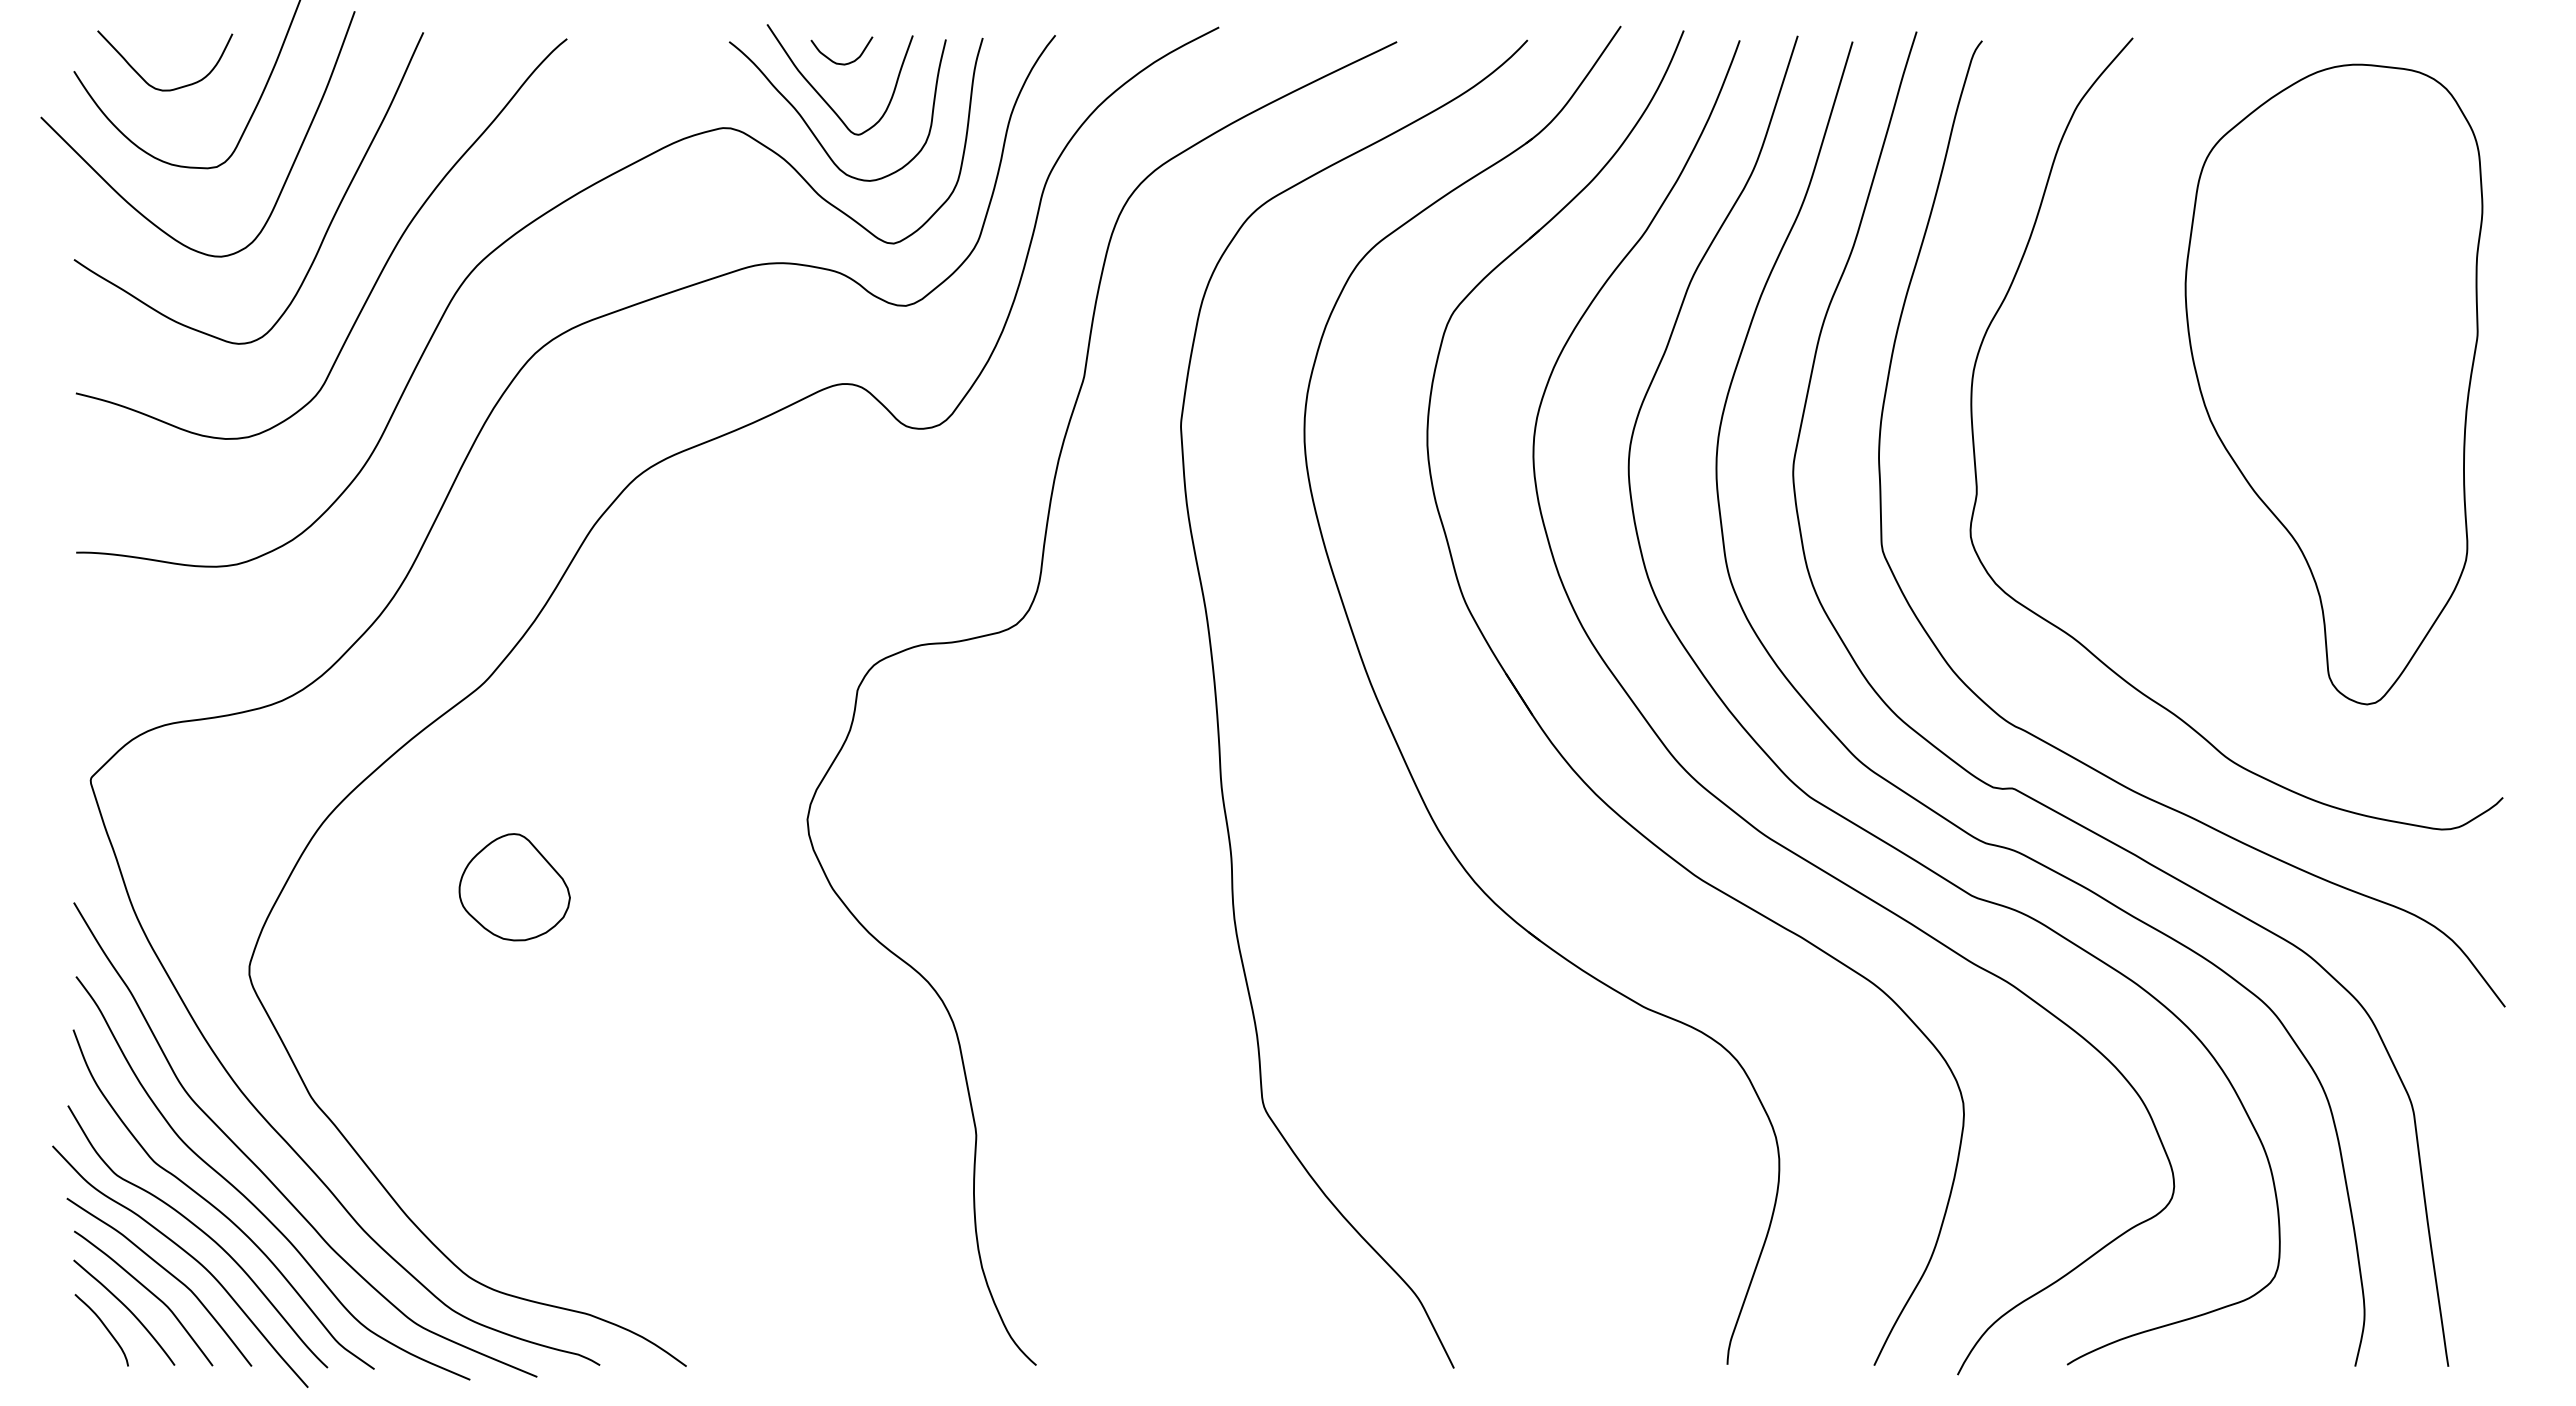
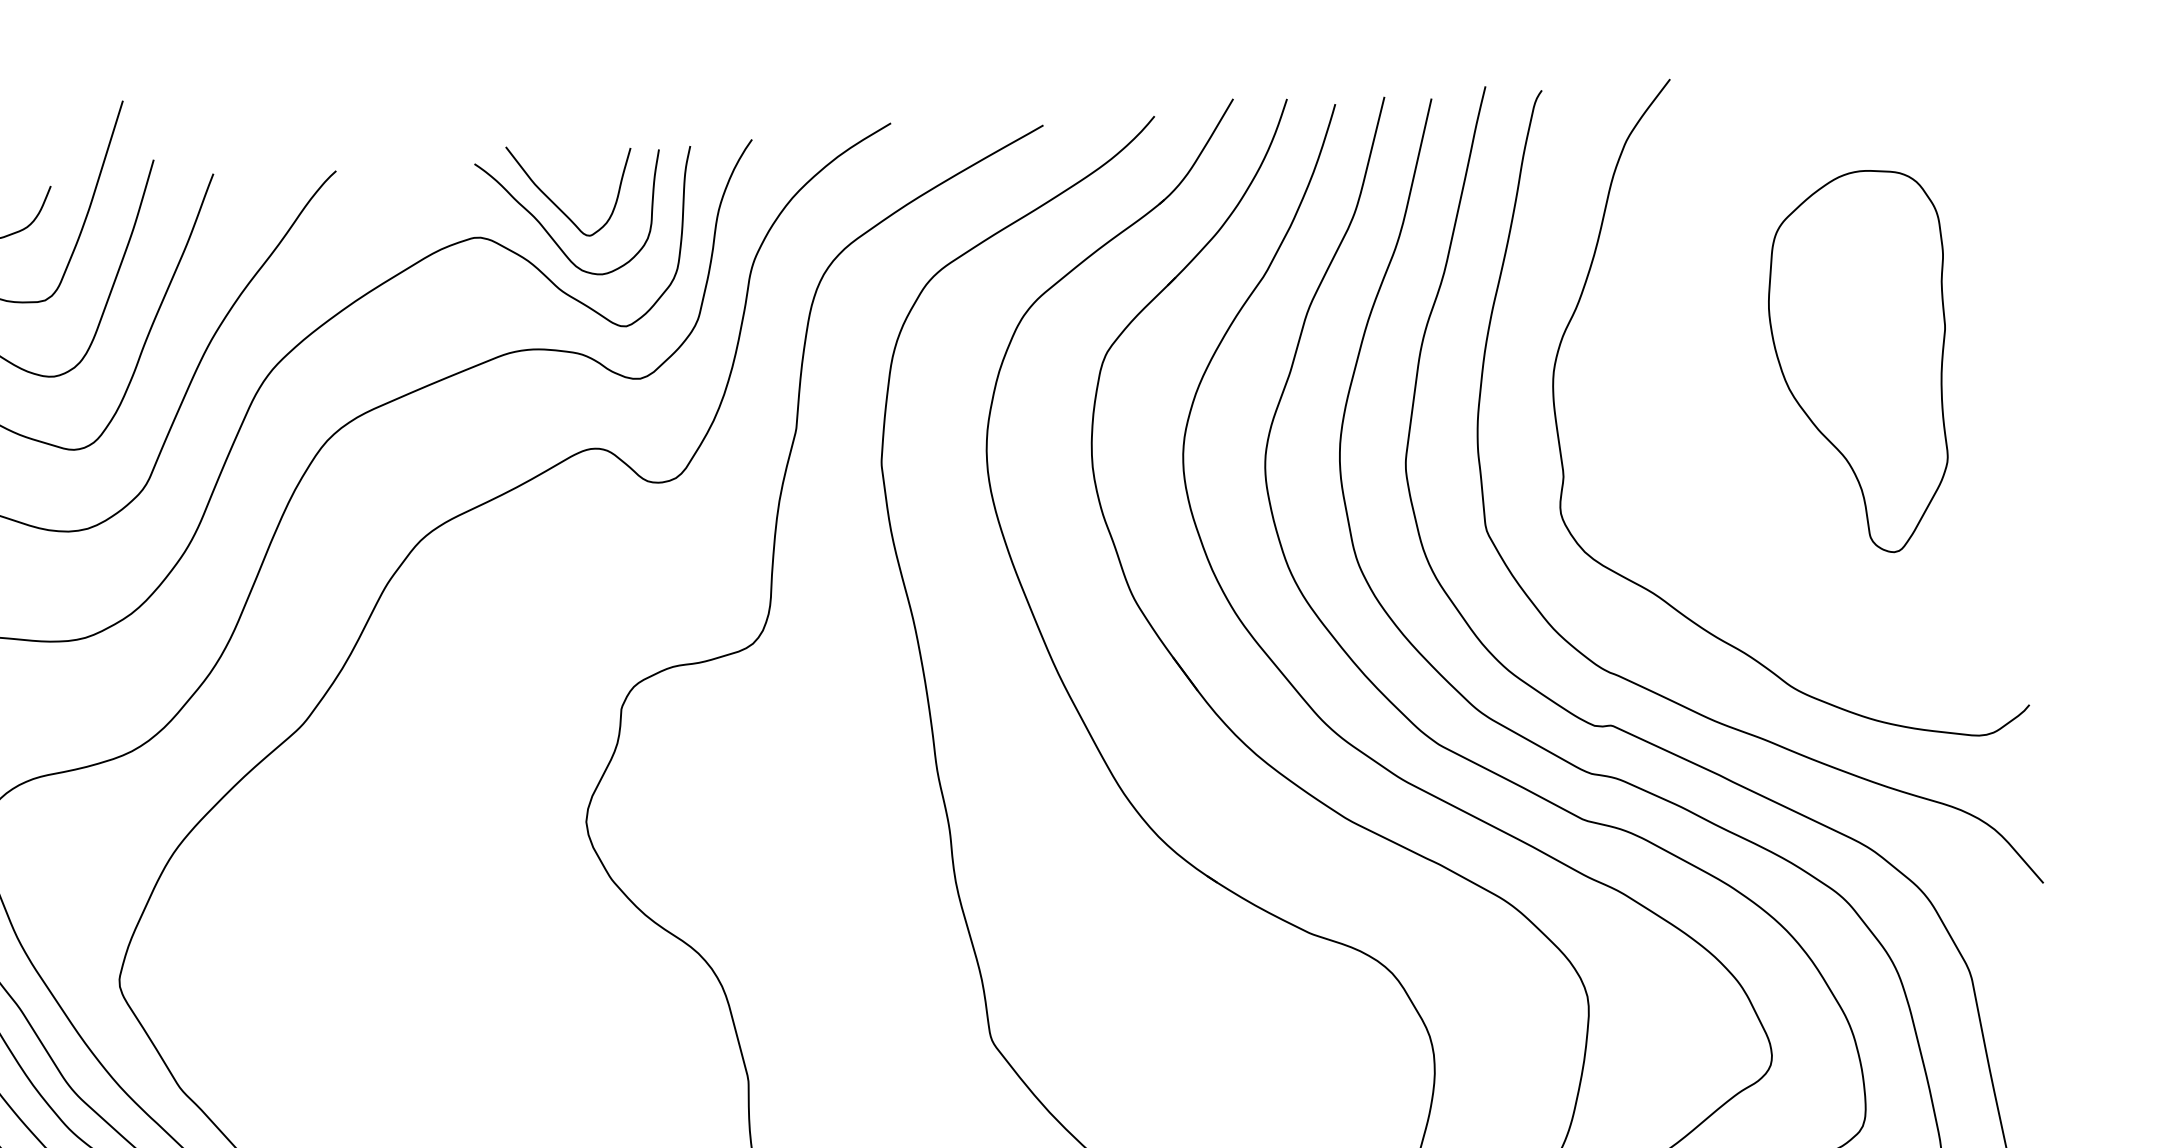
curve: (837, 62) -> (567, 175), removed
part: (2333, 384) -> (1861, 362), size x0.7
part: (514, 887) -> (340, 896), removed

